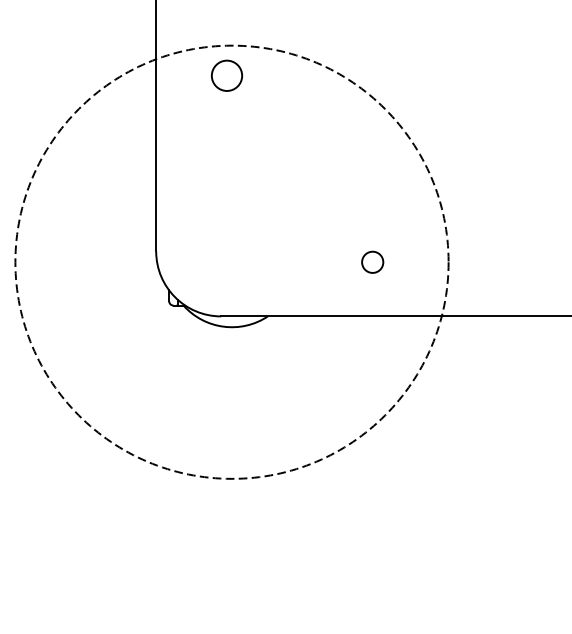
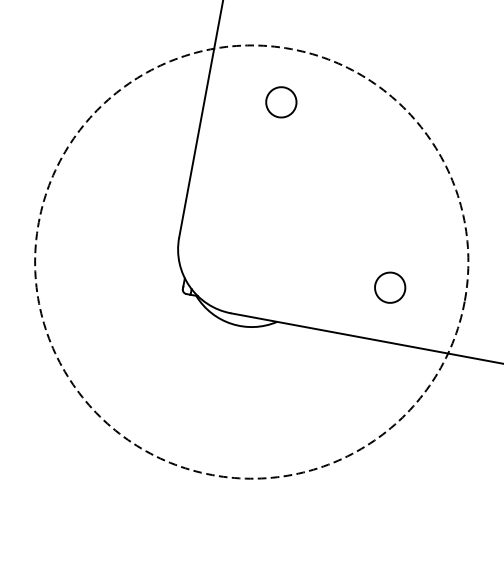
circle: (226, 75) -> (280, 101), moved
circle: (372, 262) -> (389, 287), size x1.43

